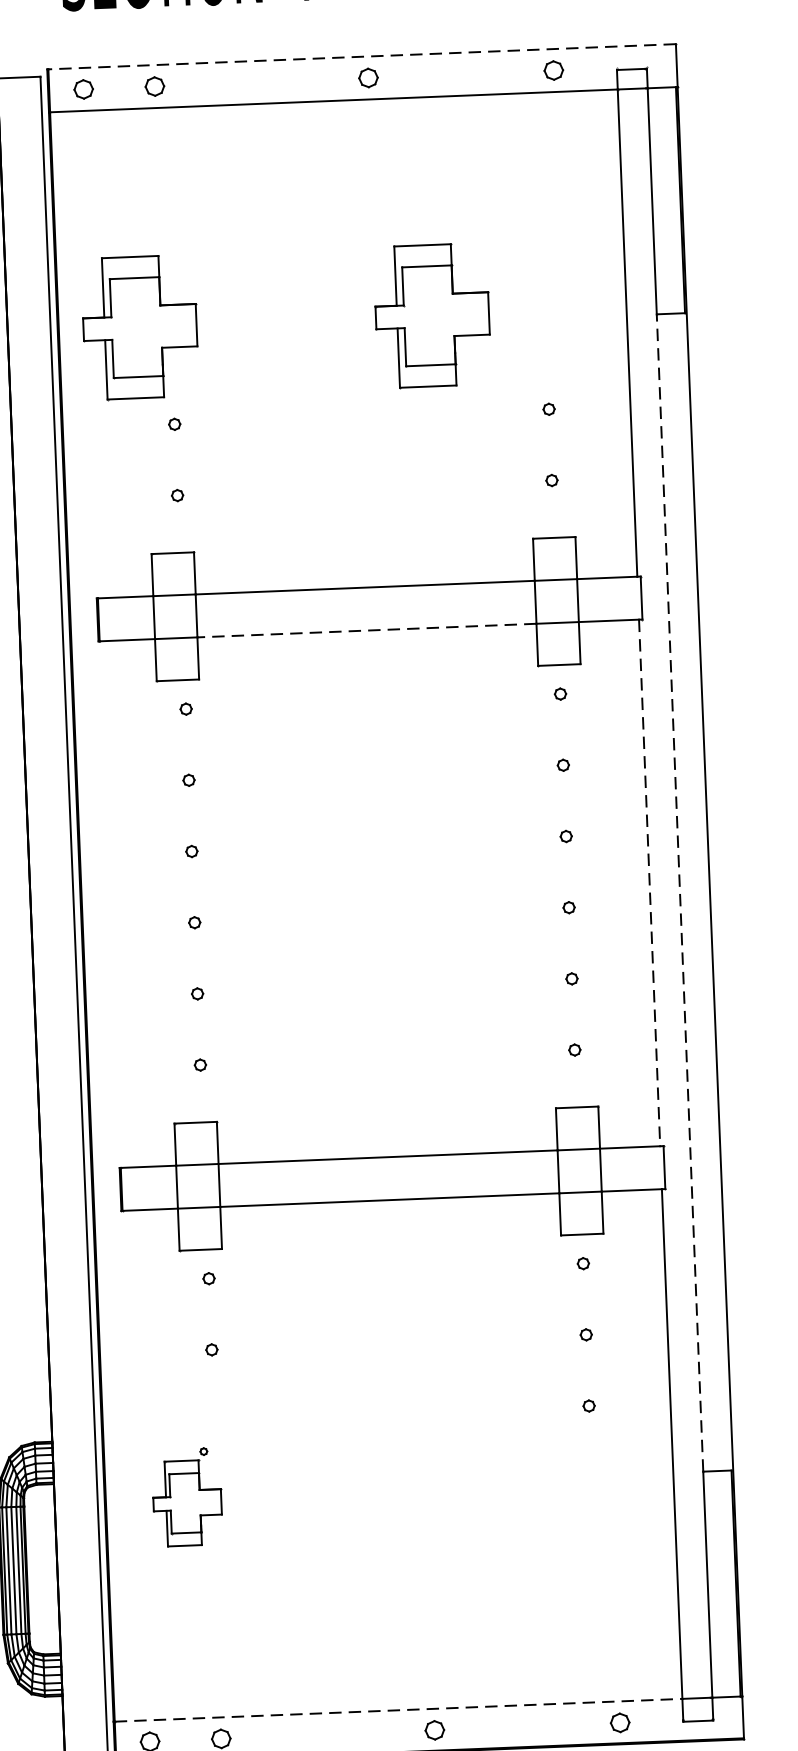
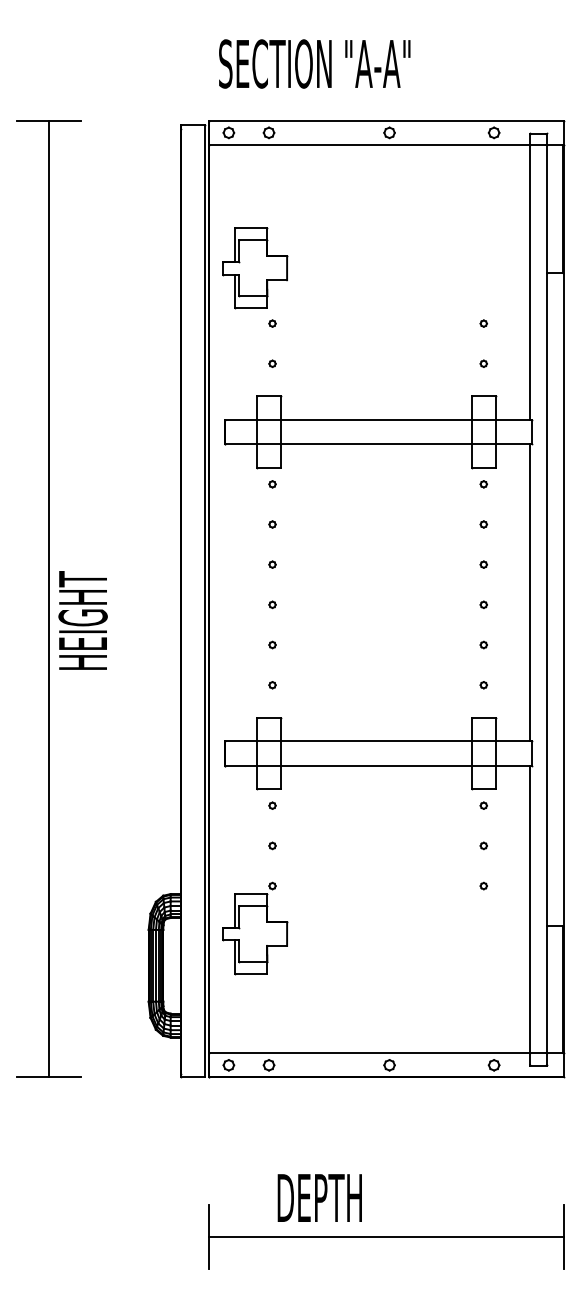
line: (360, 56) -> (385, 120), dashed -> solid
part: (432, 316) -> (420, 268), removed
line: (367, 631) -> (376, 444), dashed -> solid
line: (649, 882) -> (529, 592), dashed -> solid
line: (679, 893) -> (546, 599), dashed -> solid
part: (187, 1497) -> (255, 928), size x1.67
line: (400, 1710) -> (370, 1053), dashed -> solid

